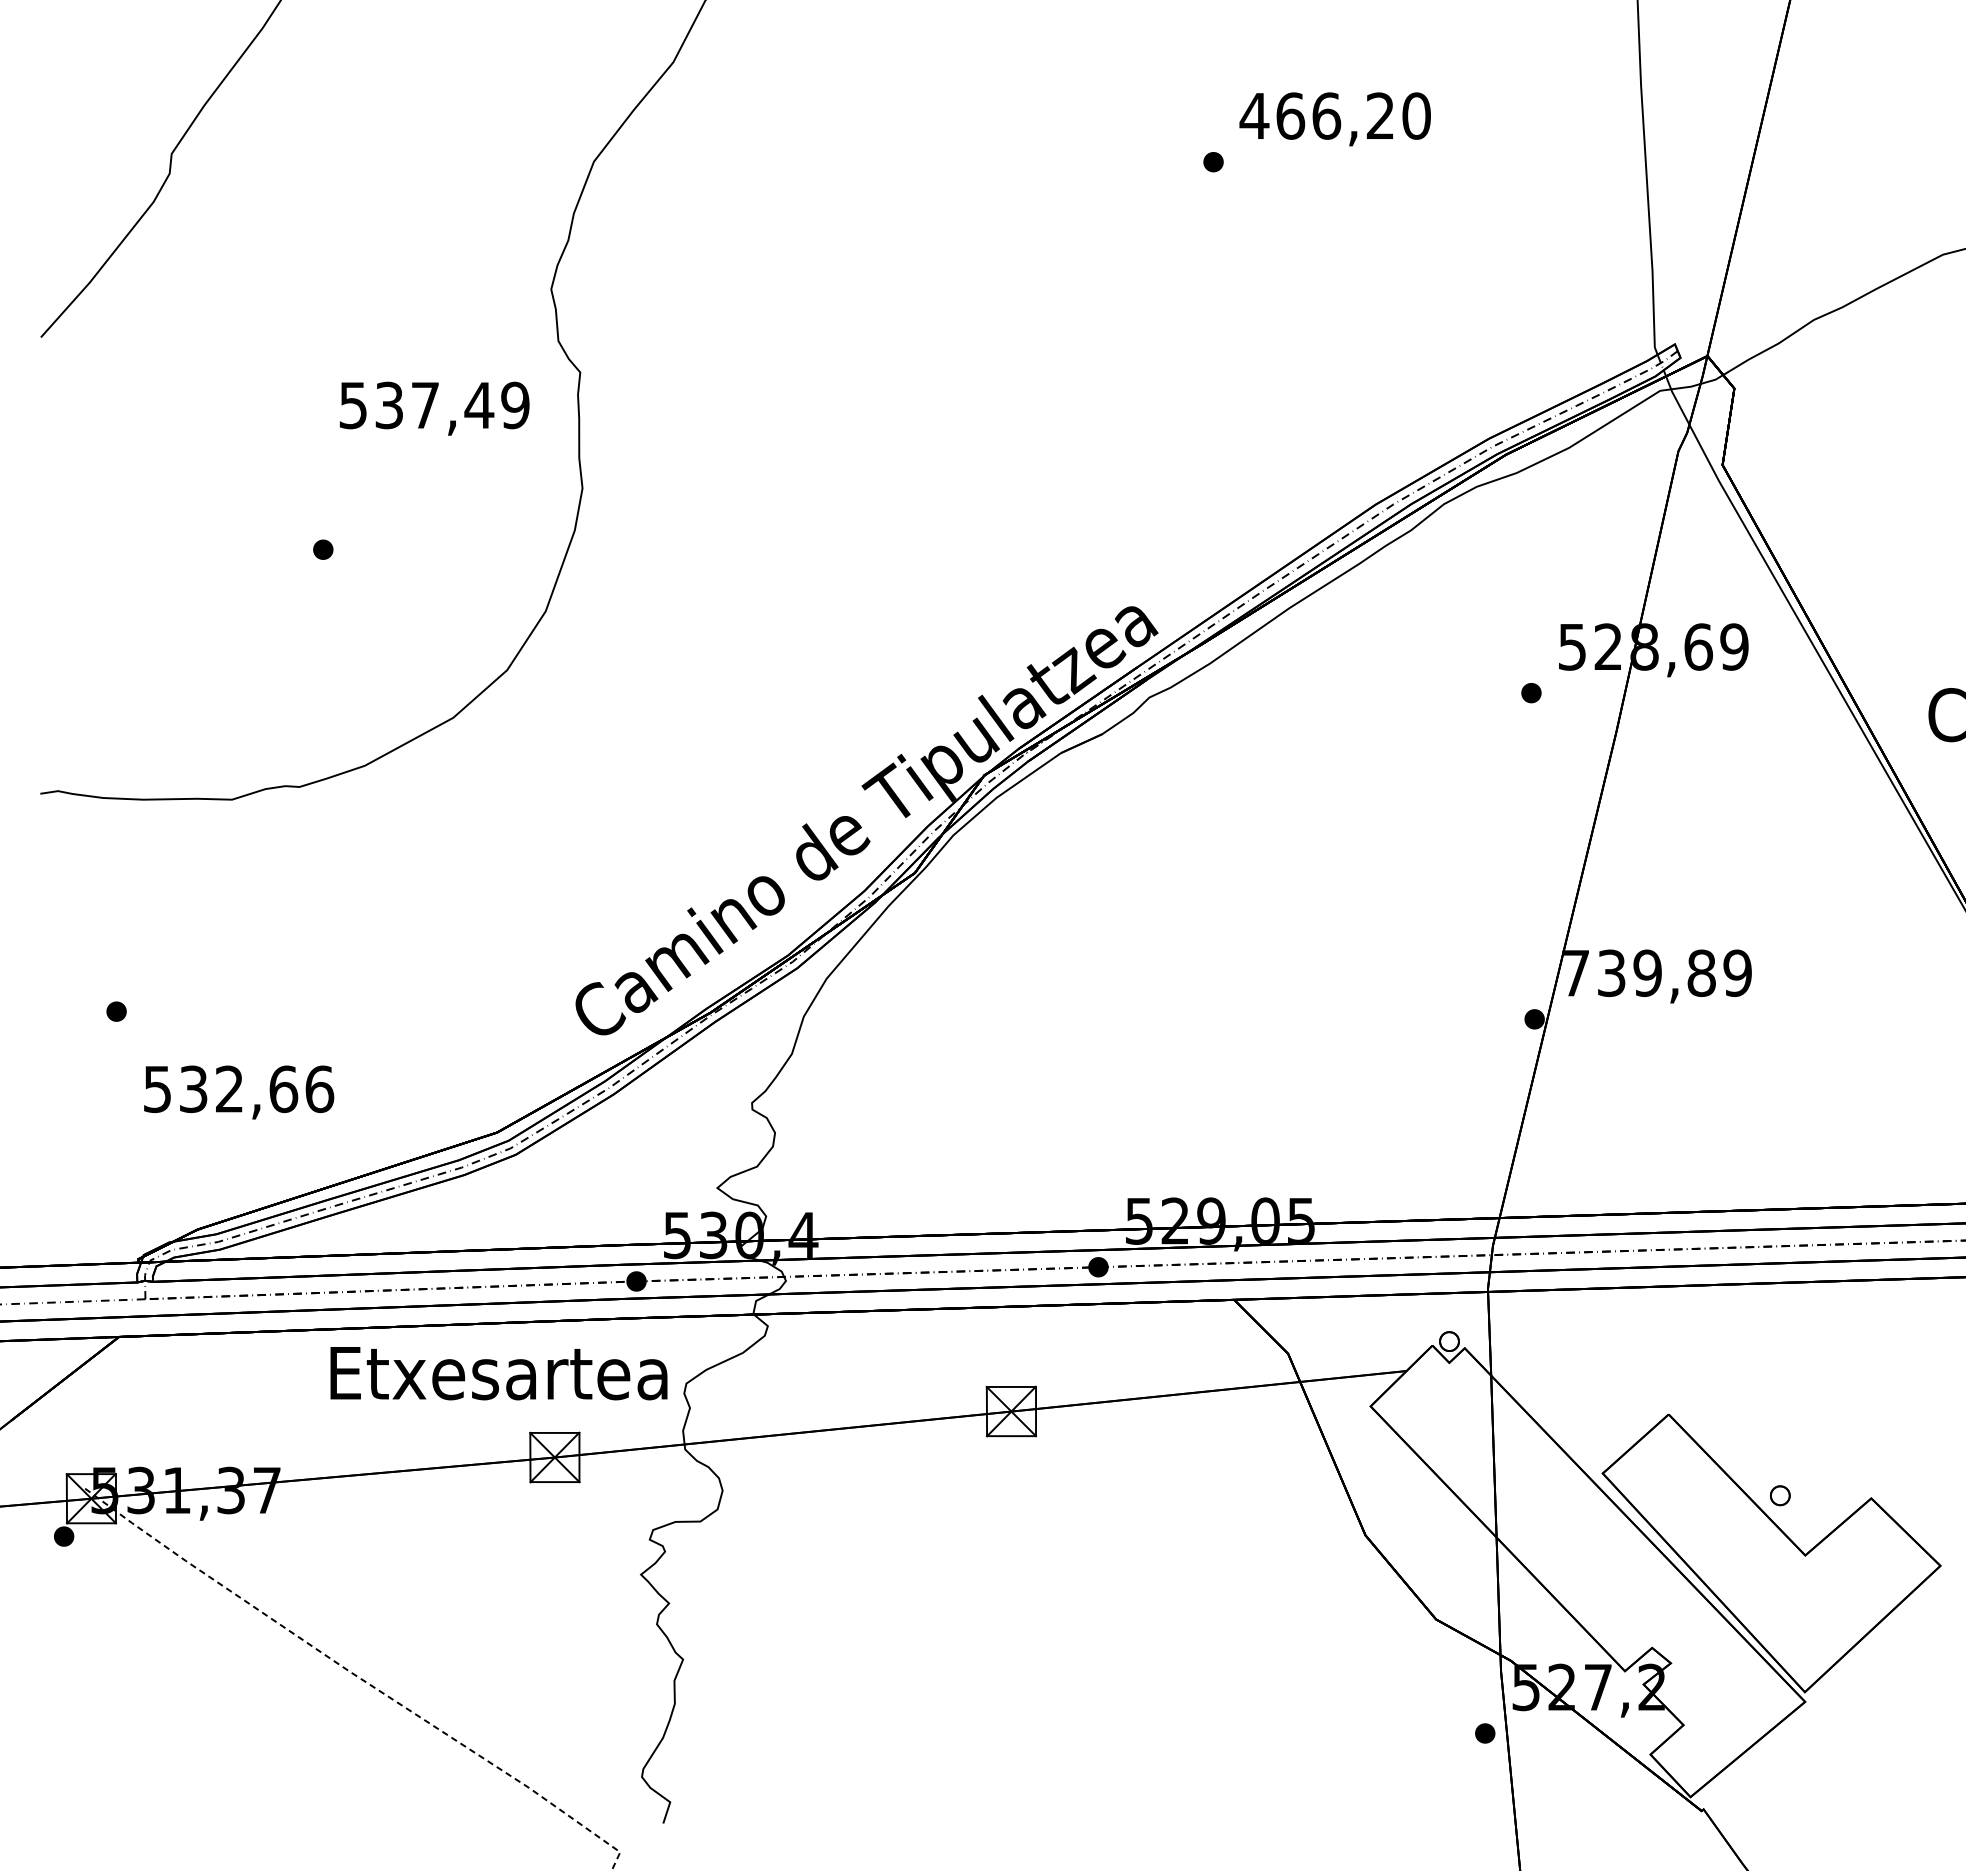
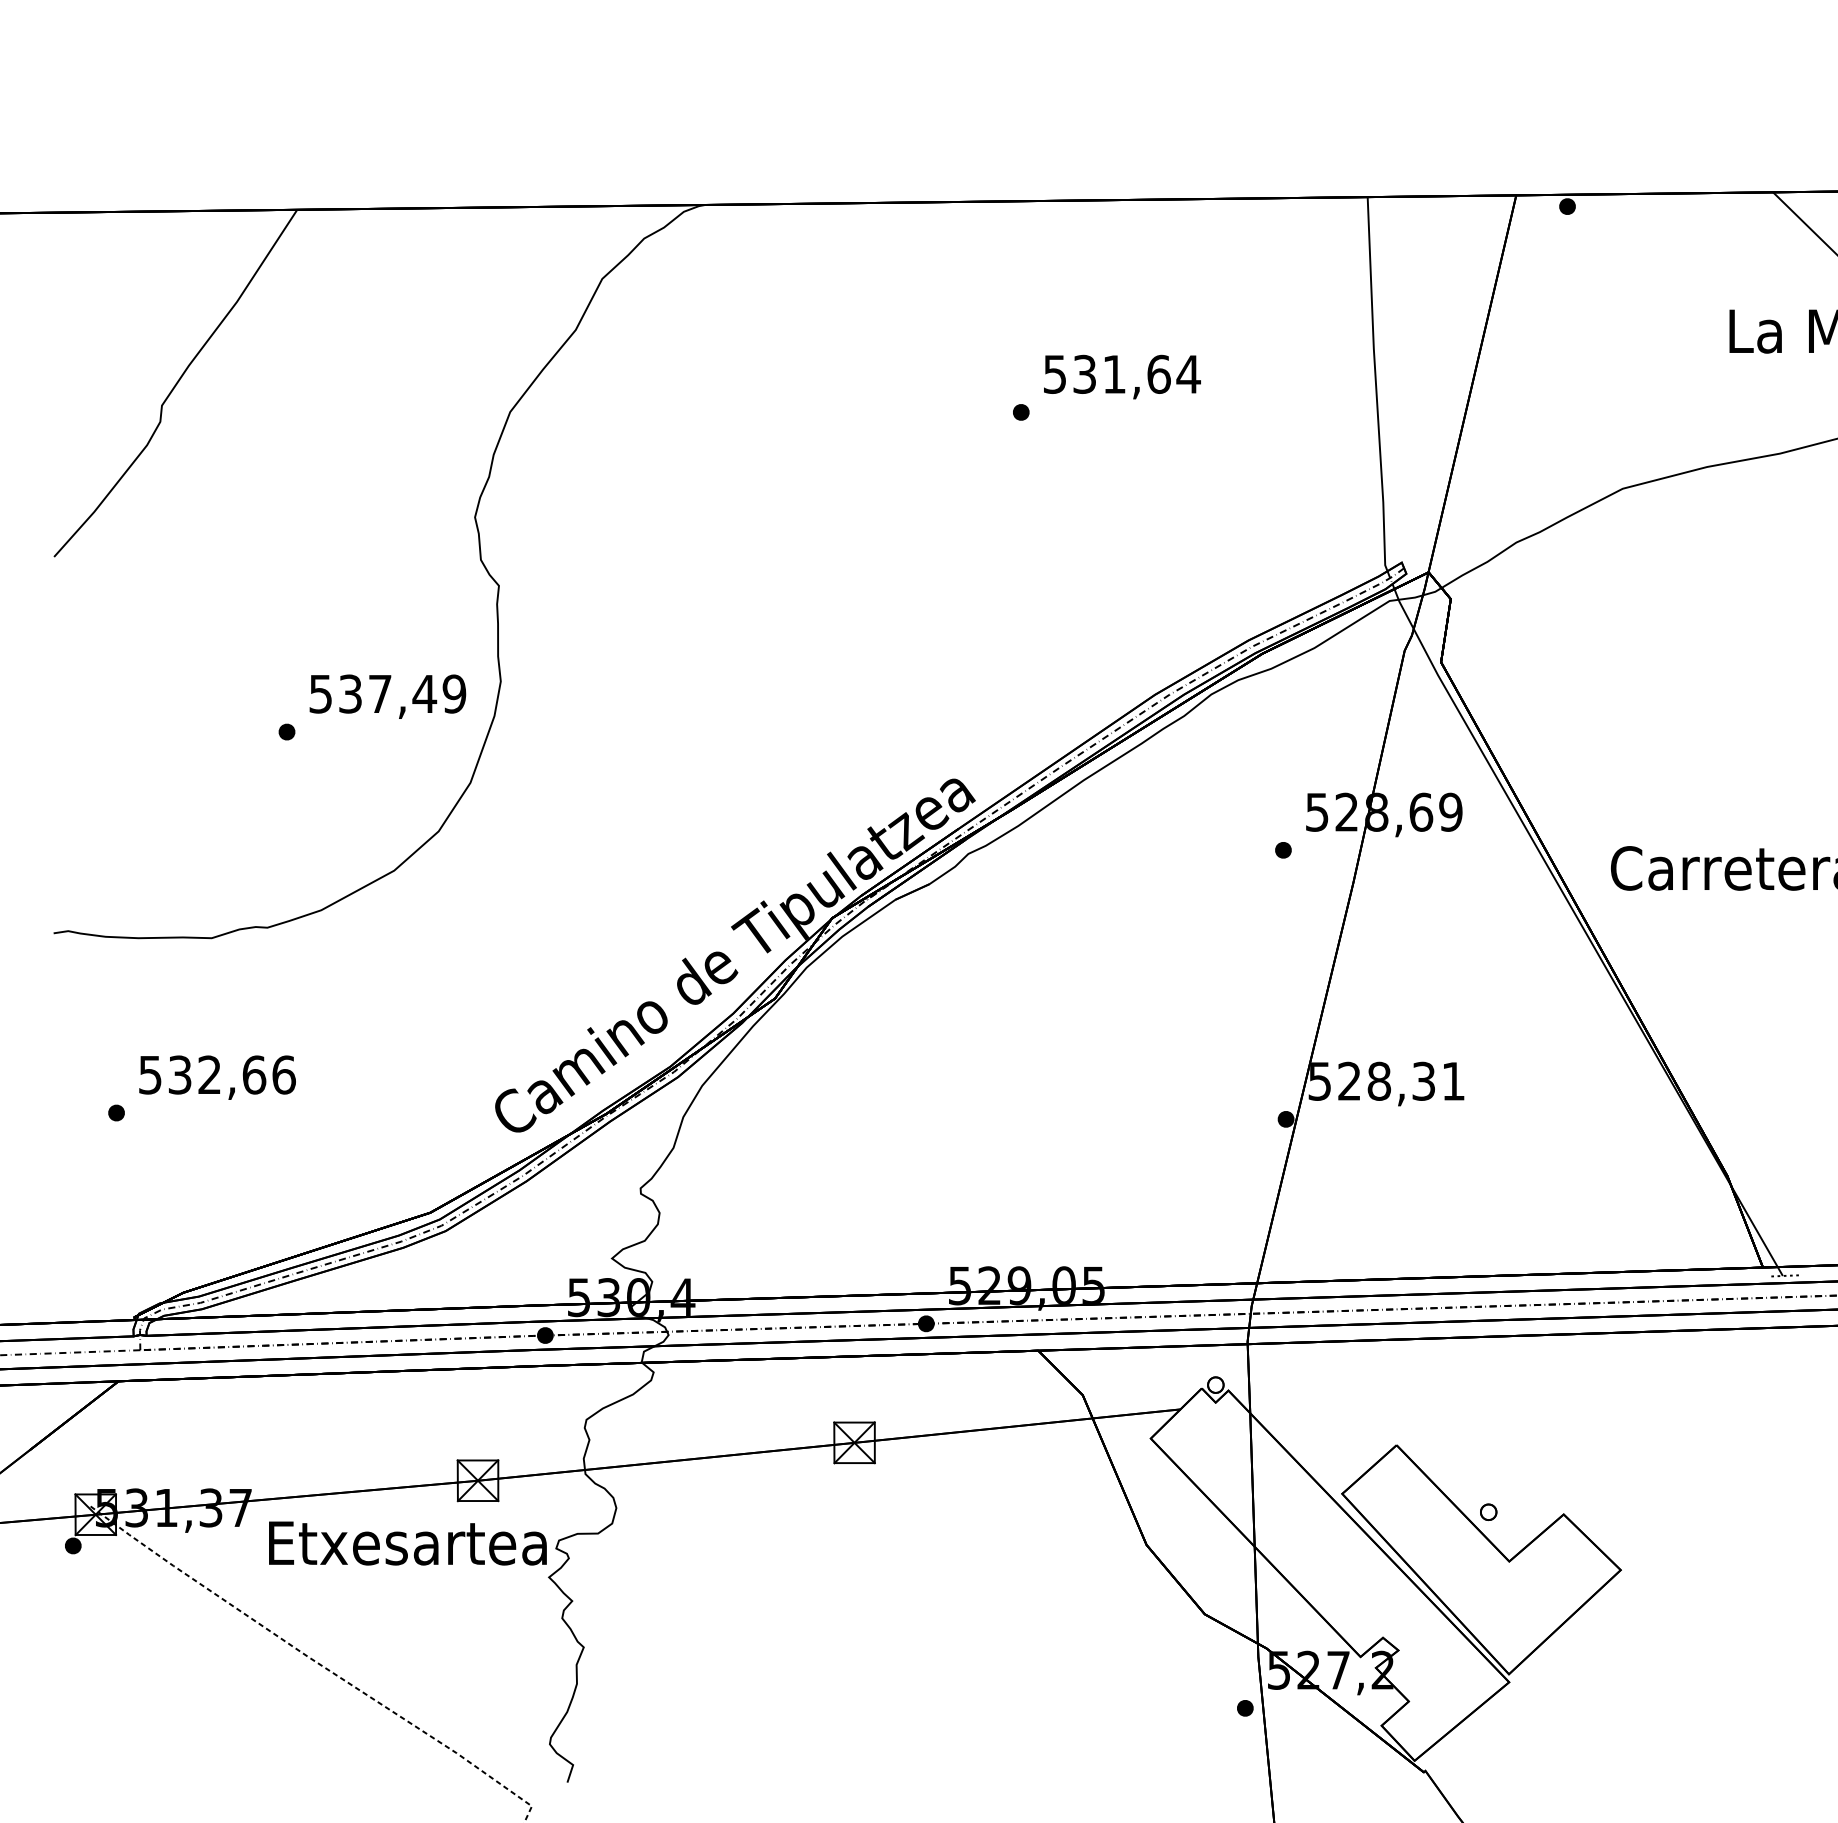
text: (1335, 114) -> (1121, 373), 466,20 -> 531,64
text: (434, 408) -> (387, 696), moved
text: (1656, 972) -> (1386, 1080), 739,89 -> 528,31
text: (238, 1092) -> (217, 1077), moved
text: (498, 1373) -> (407, 1543), moved

